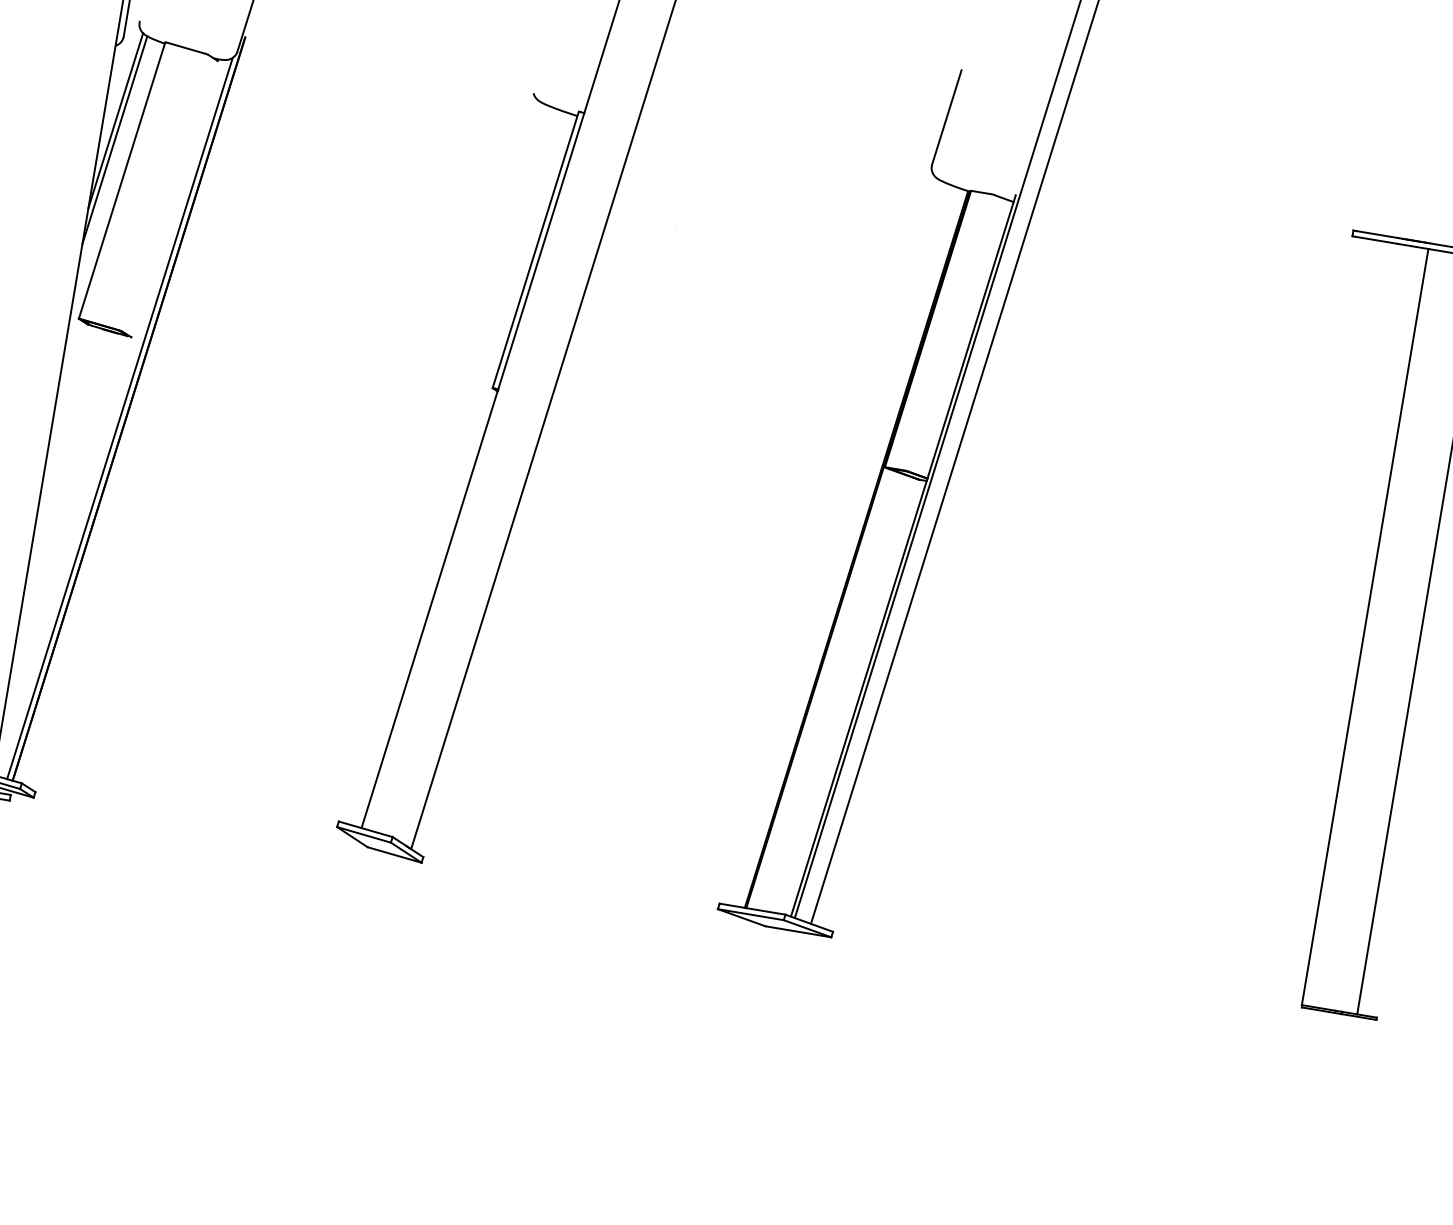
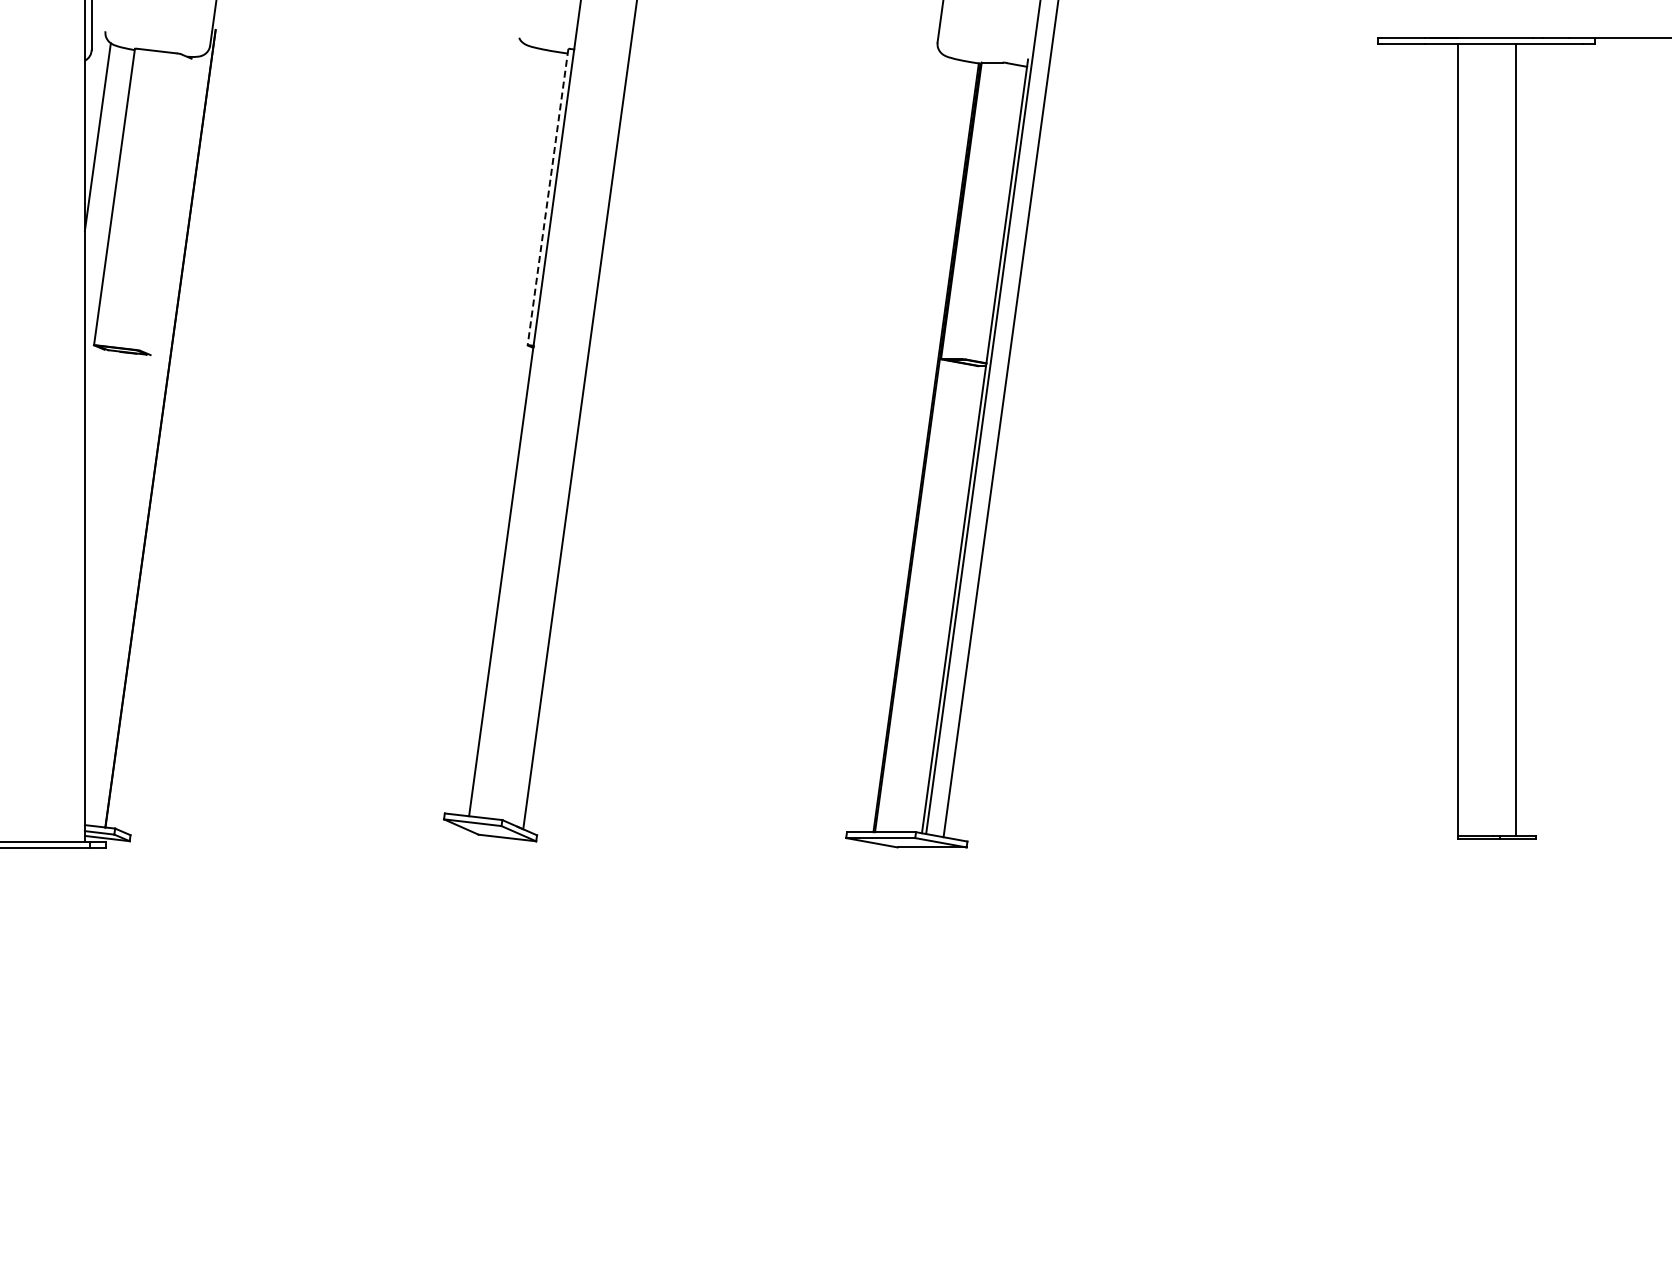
line: (114, 139) -> (99, 156), removed
line: (536, 250) -> (548, 197), solid -> dashed
line: (119, 418) -> (152, 439), removed

